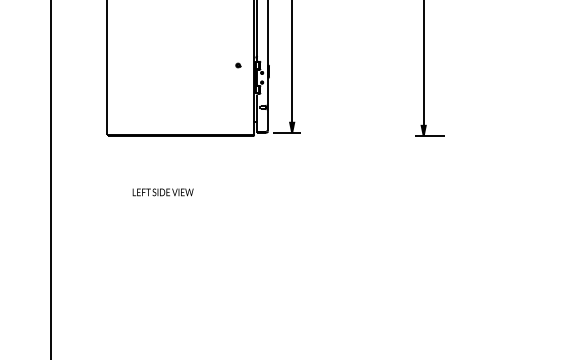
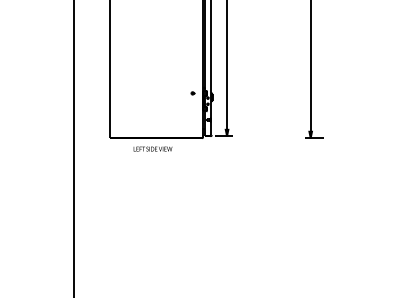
text: (162, 191) -> (152, 148), moved

